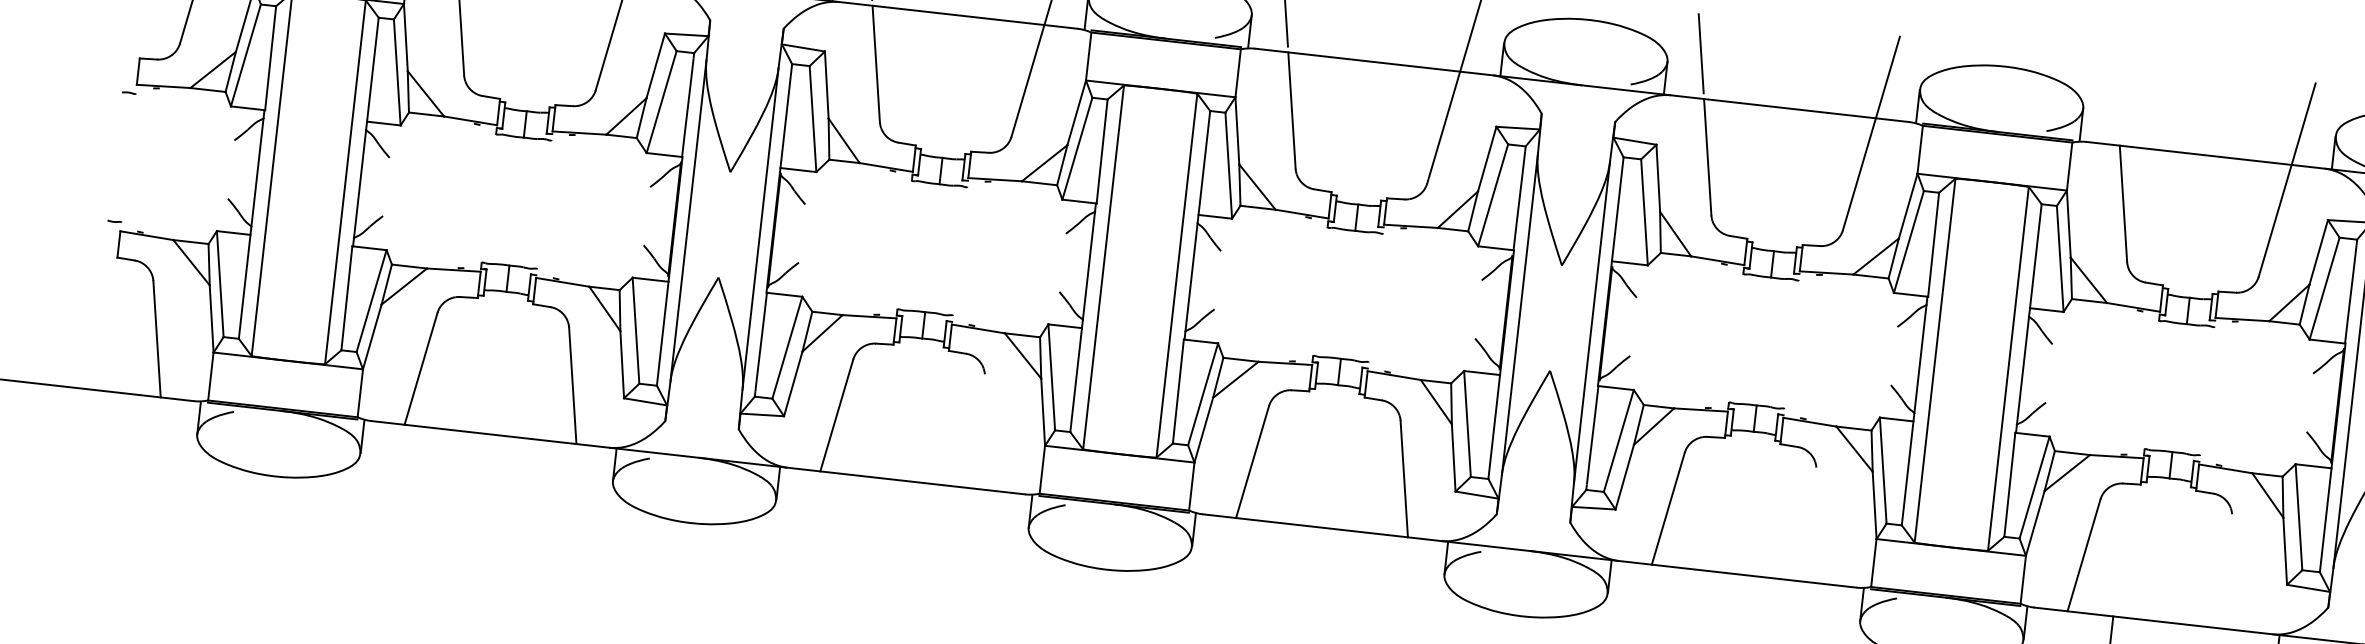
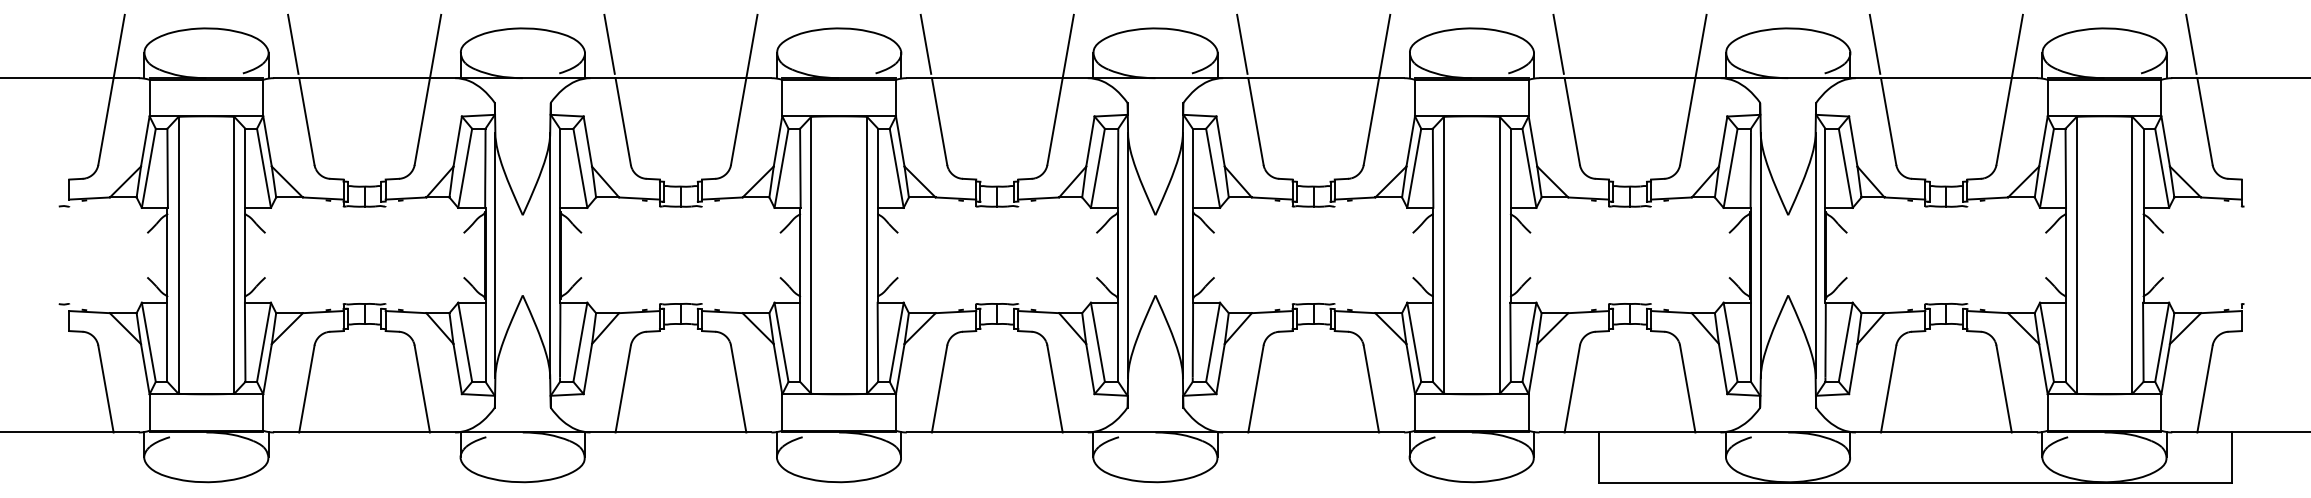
line: (2116, 99) -> (1558, 43), added
line: (988, 431) -> (738, 388), added
line: (1820, 525) -> (1371, 388), added
line: (2235, 571) -> (1687, 388), added

